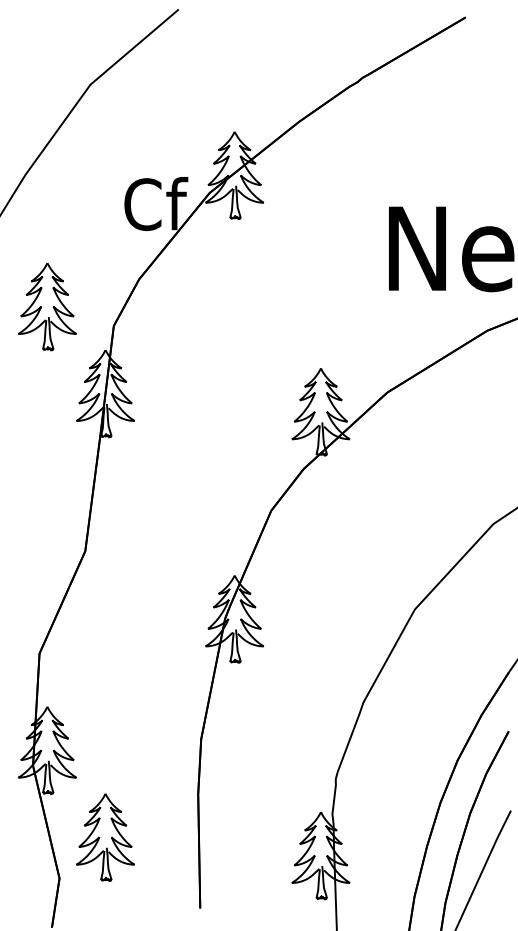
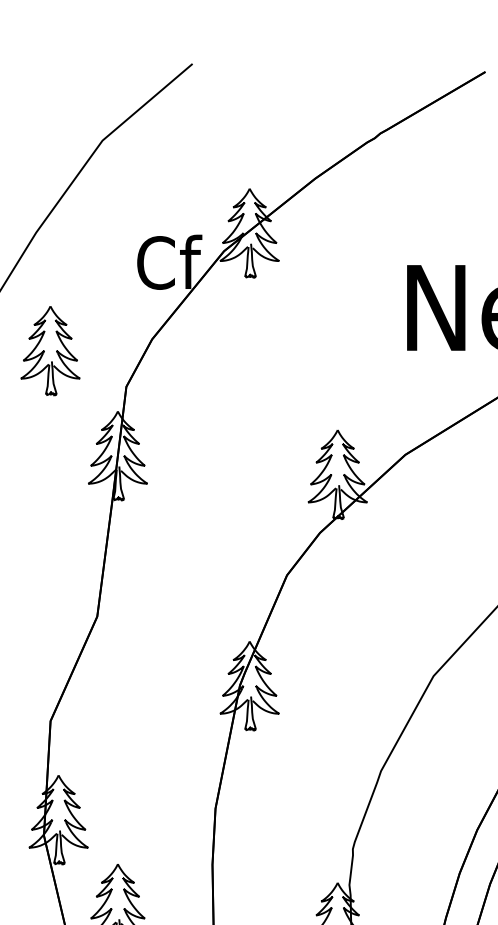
part: (47, 307) -> (50, 351), moved

